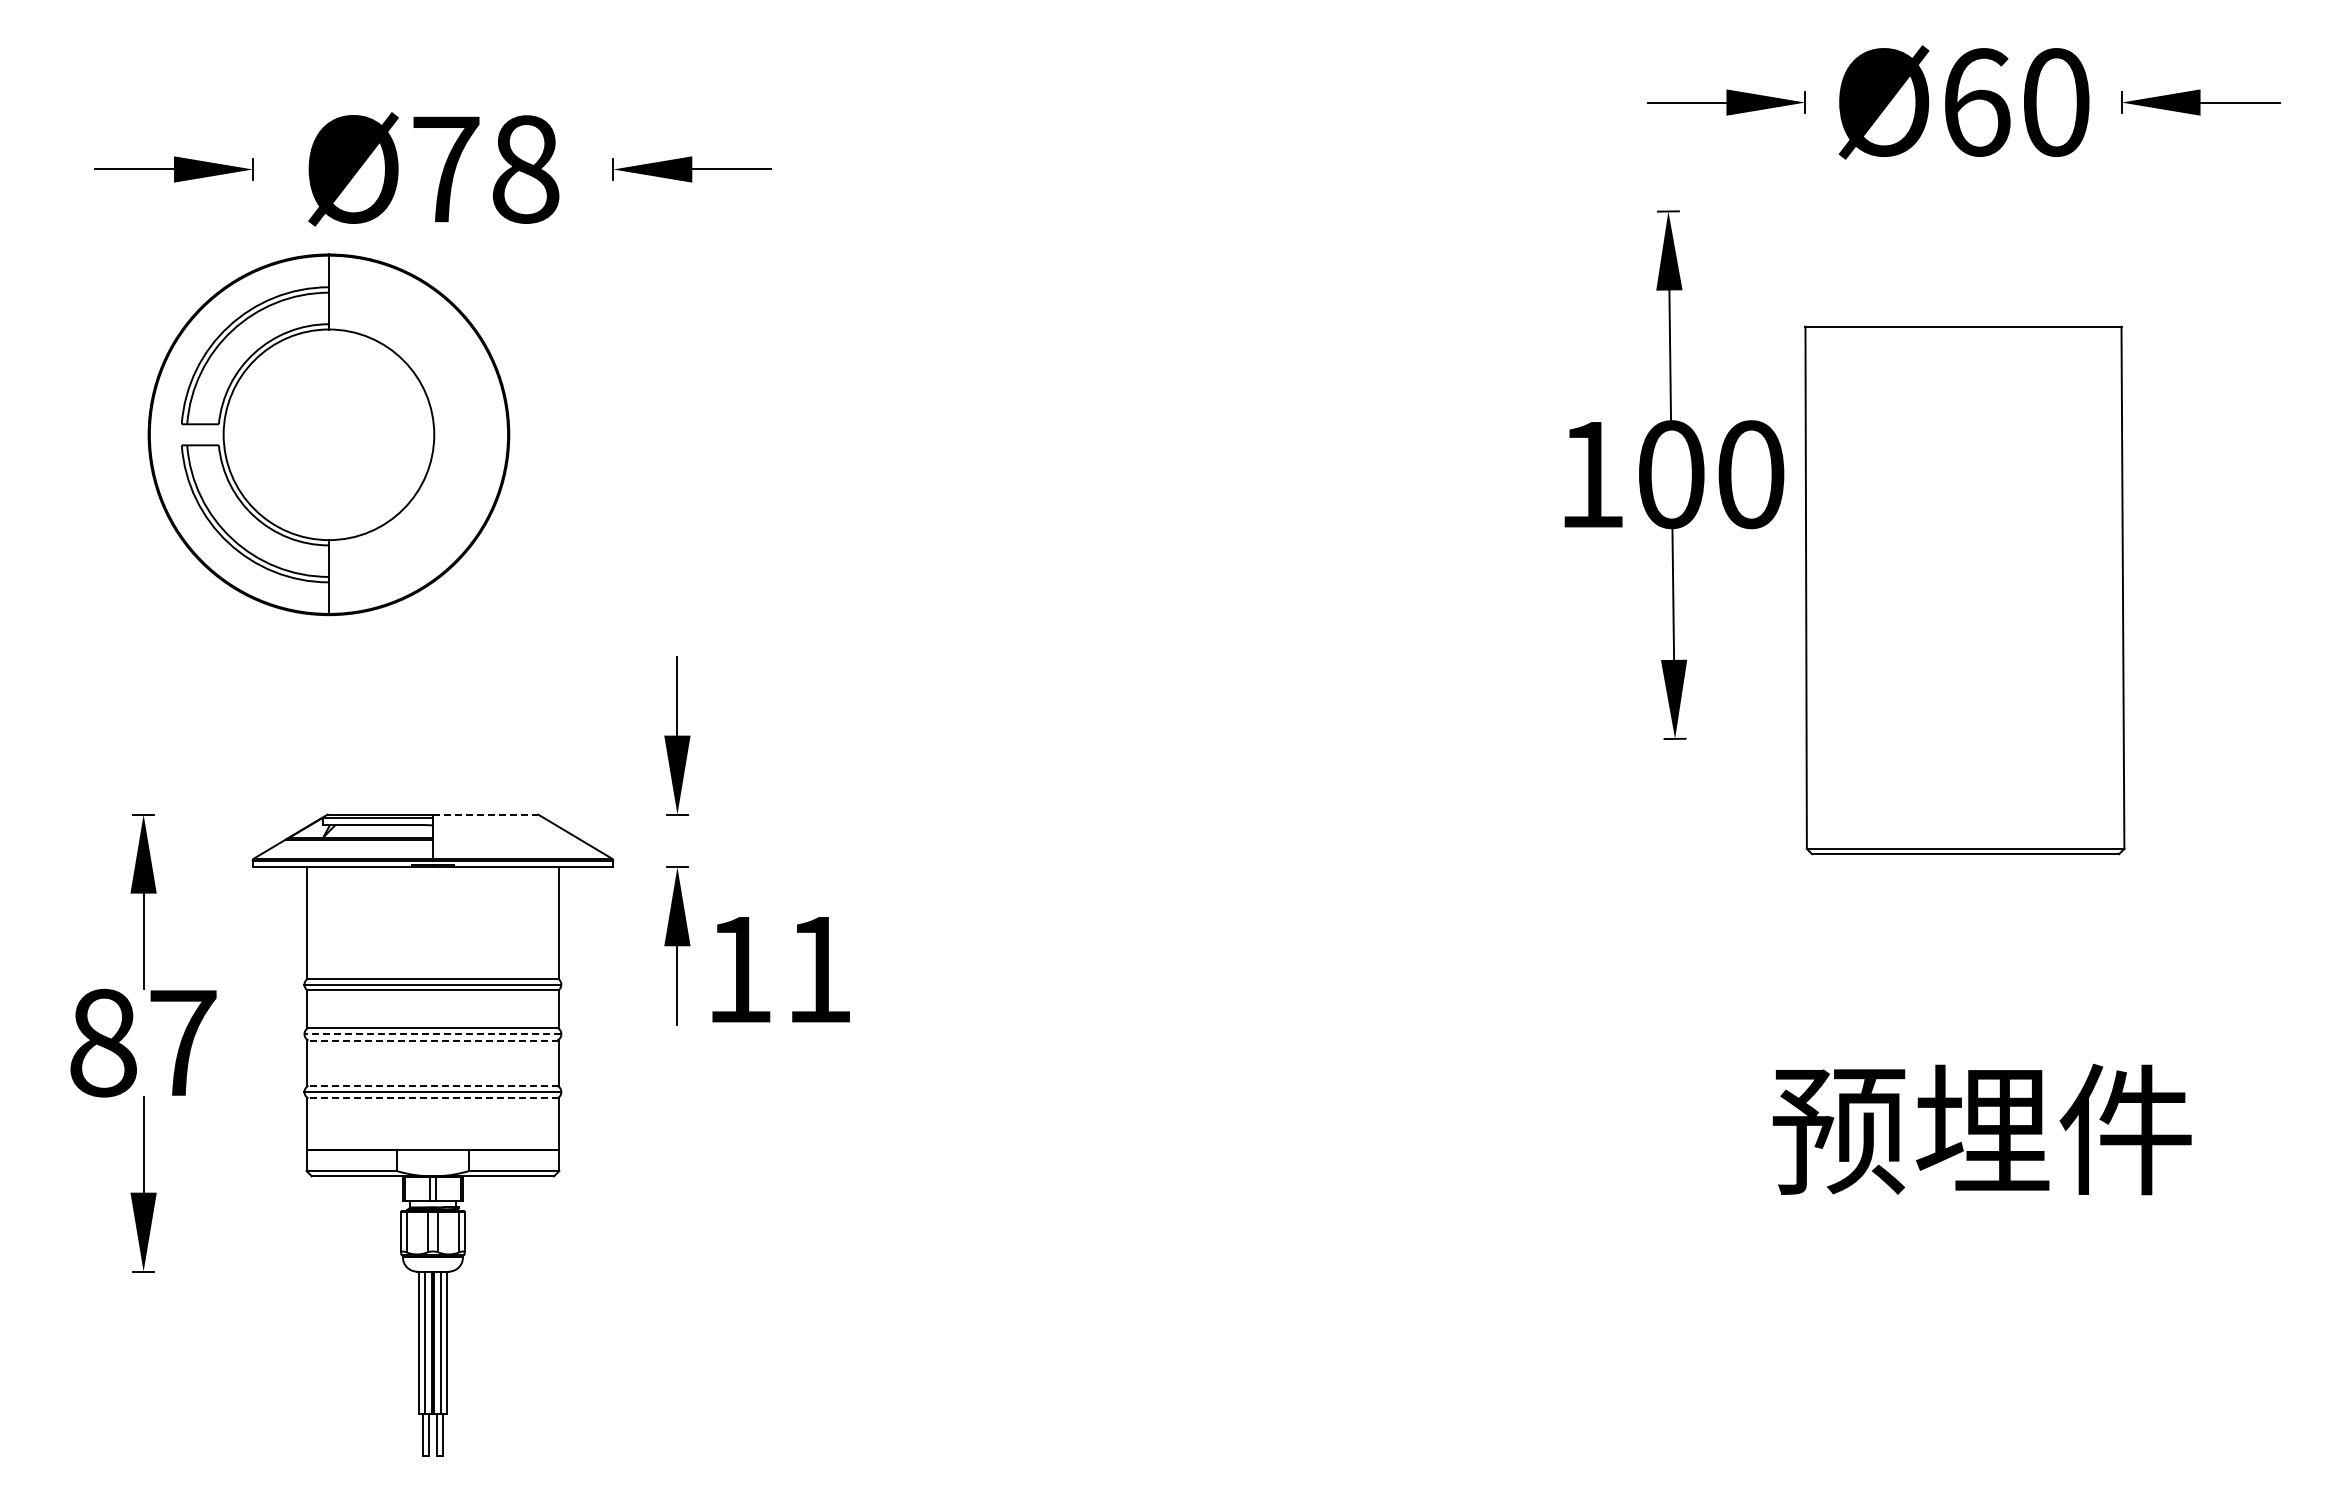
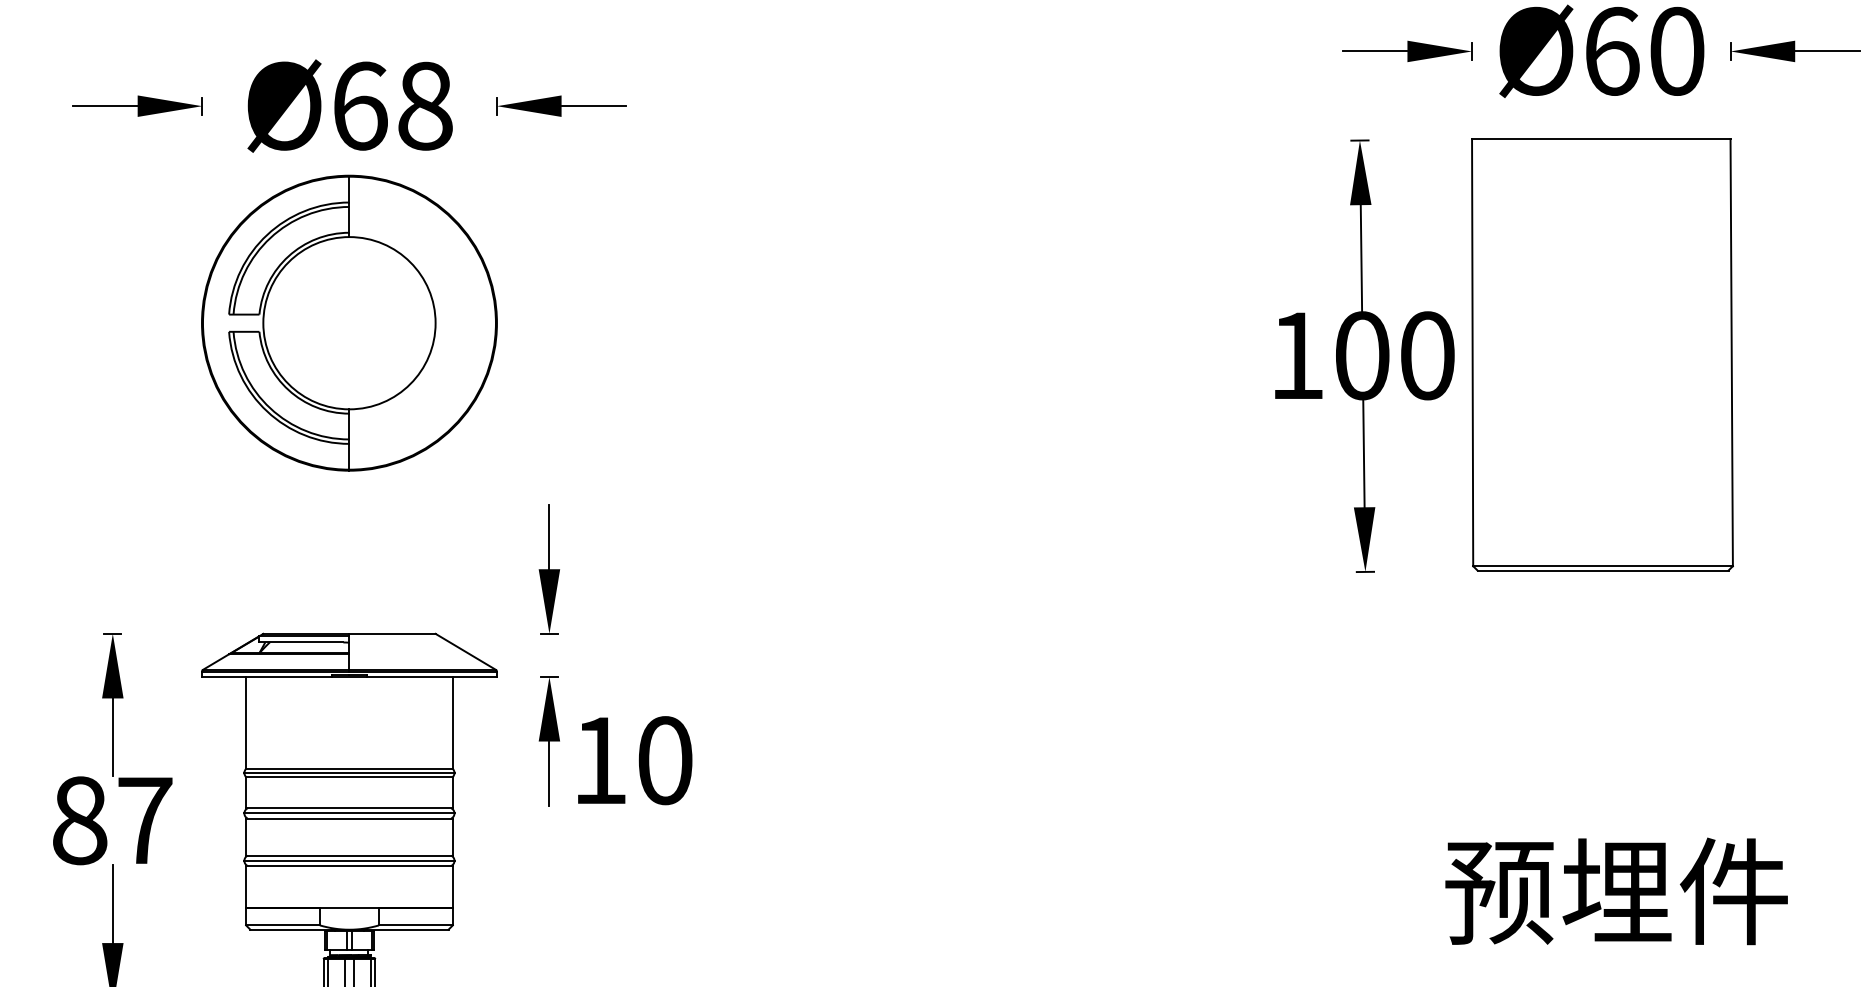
text: (446, 169) -> (360, 106), Ø78 -> Ø68
part: (328, 434) -> (349, 322), moved
part: (1964, 590) -> (1602, 354), moved
line: (485, 814) -> (392, 633), dashed -> solid
text: (819, 969) -> (665, 760), 11 -> 10
line: (432, 1034) -> (349, 813), dashed -> solid
line: (432, 1040) -> (349, 818), dashed -> solid
line: (432, 1085) -> (349, 855), dashed -> solid
line: (432, 1098) -> (349, 866), dashed -> solid

